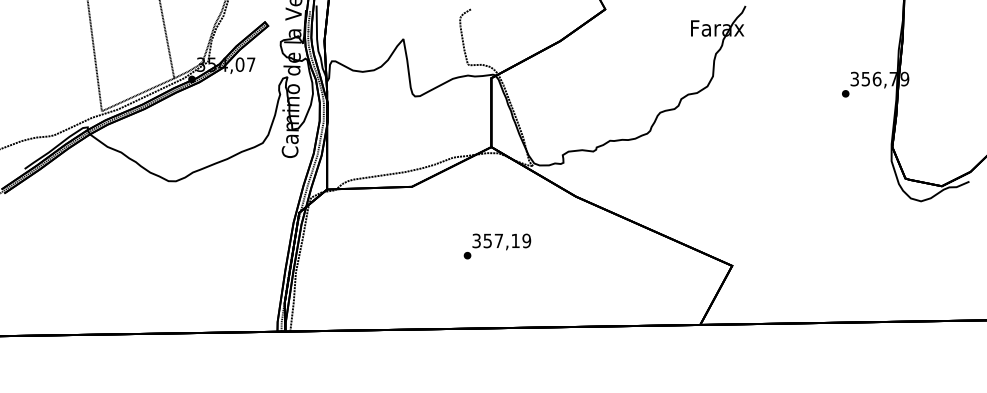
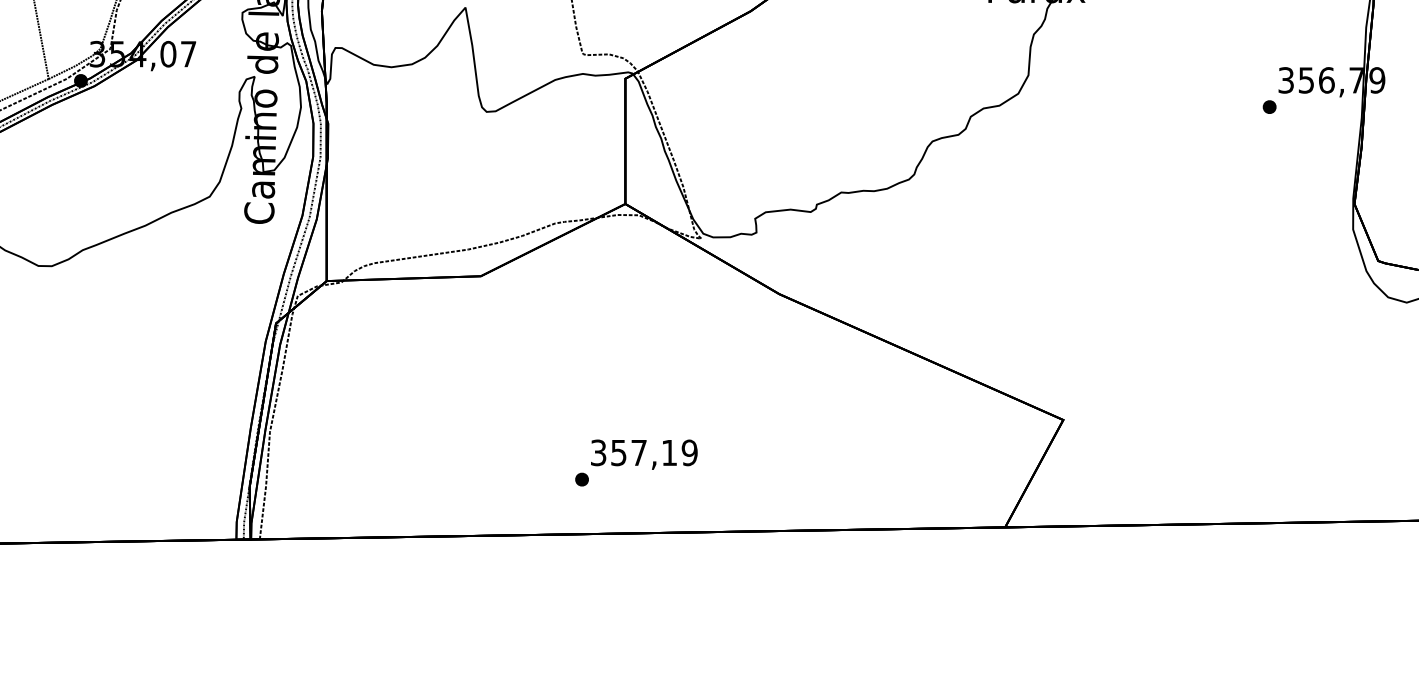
text: (497, 246) -> (636, 462), moved

